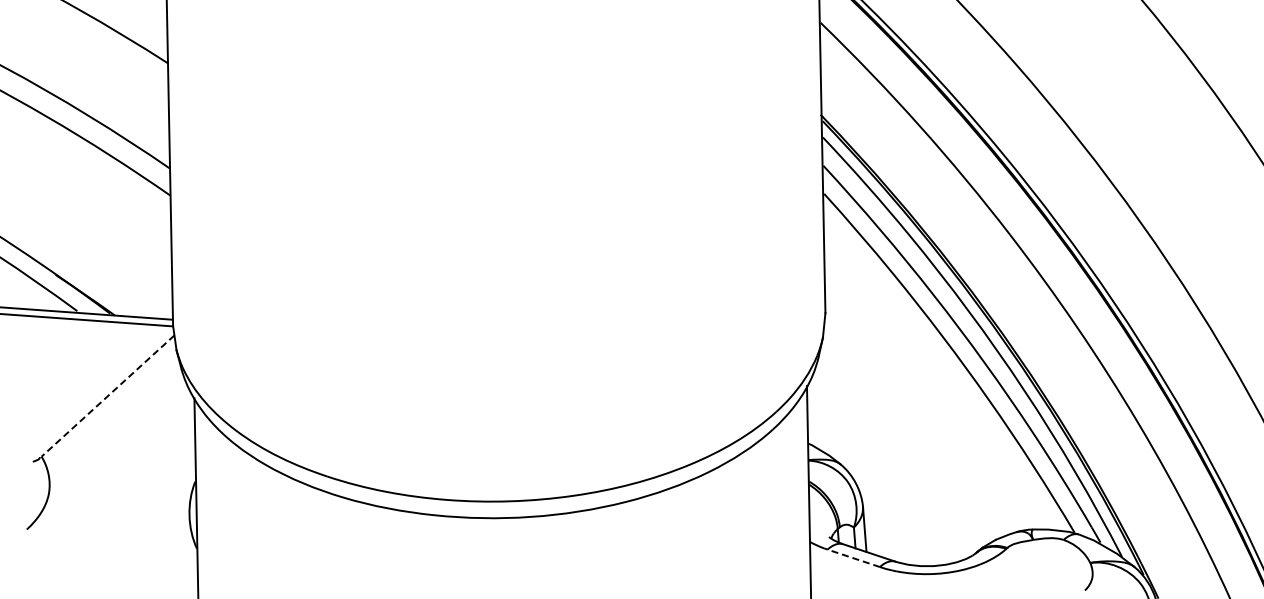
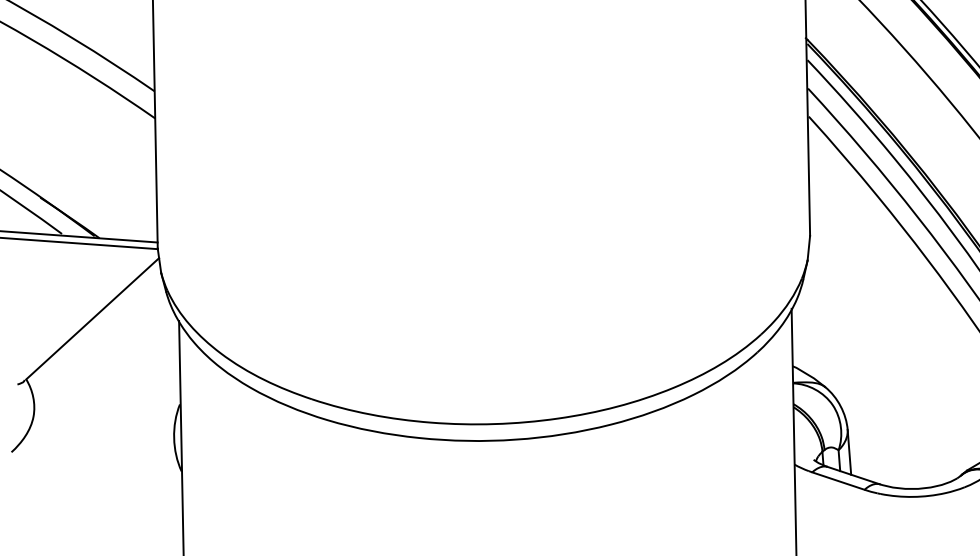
line: (108, 396) -> (93, 319), dashed -> solid
line: (853, 558) -> (838, 481), dashed -> solid

